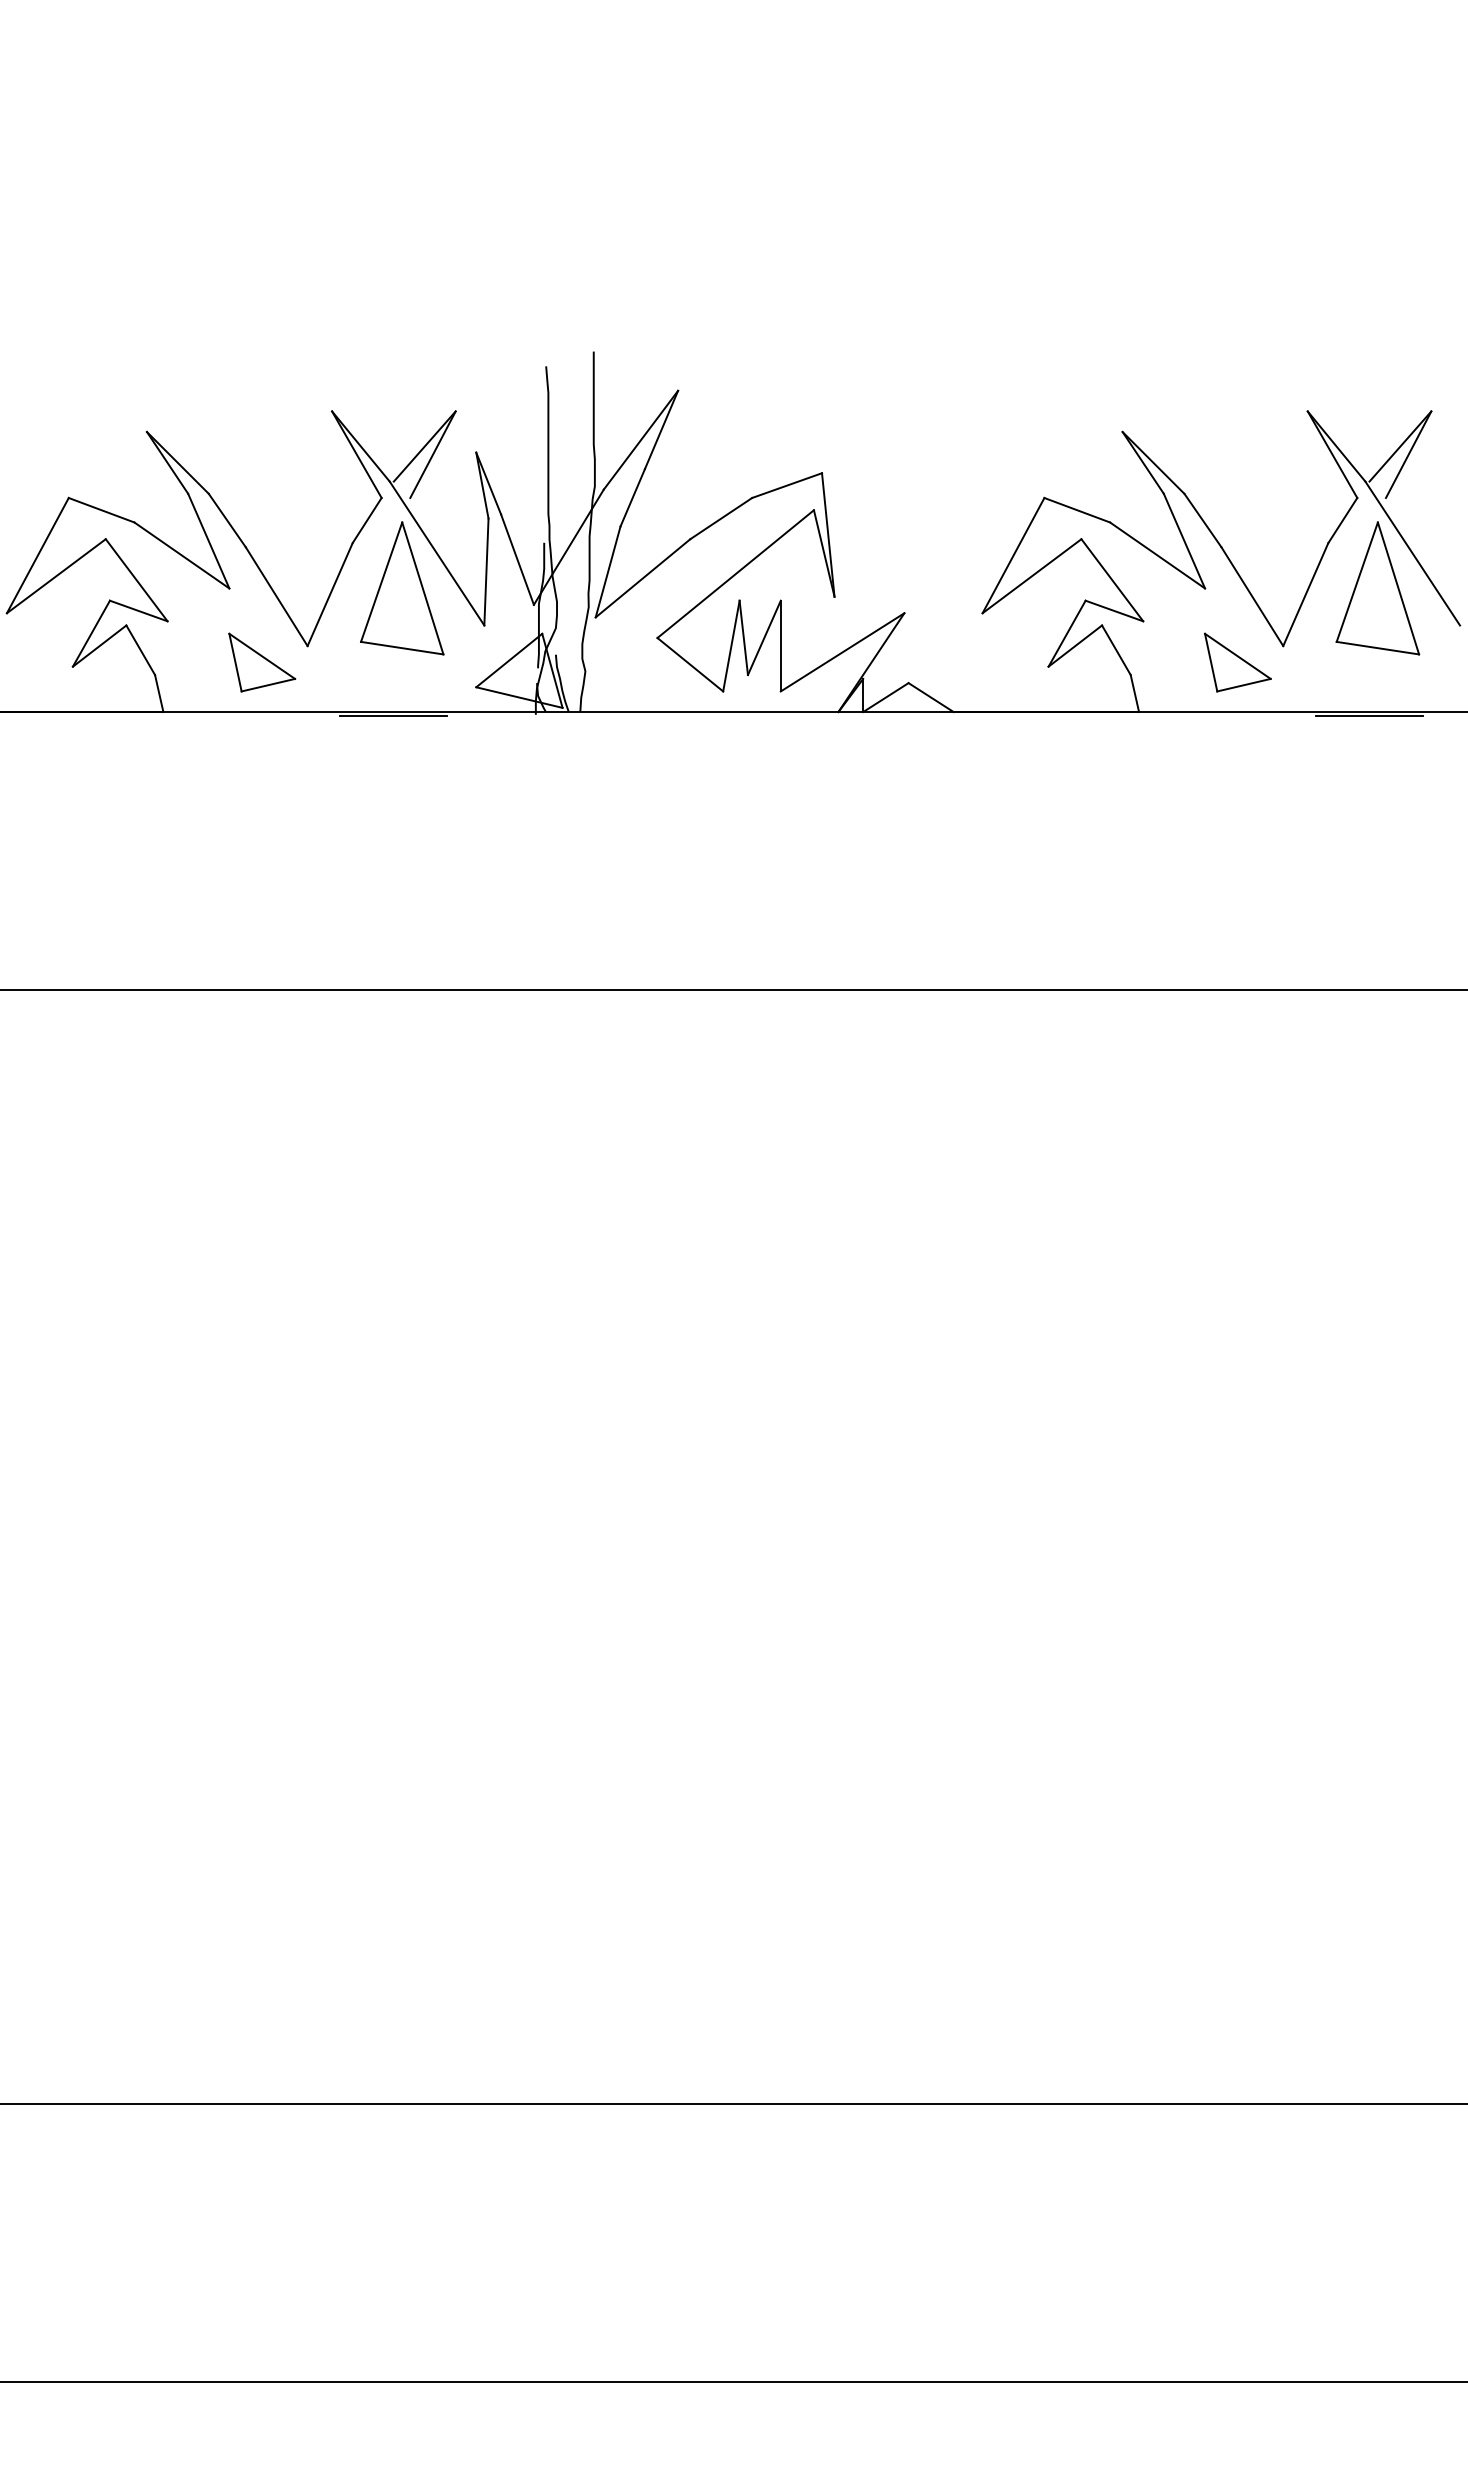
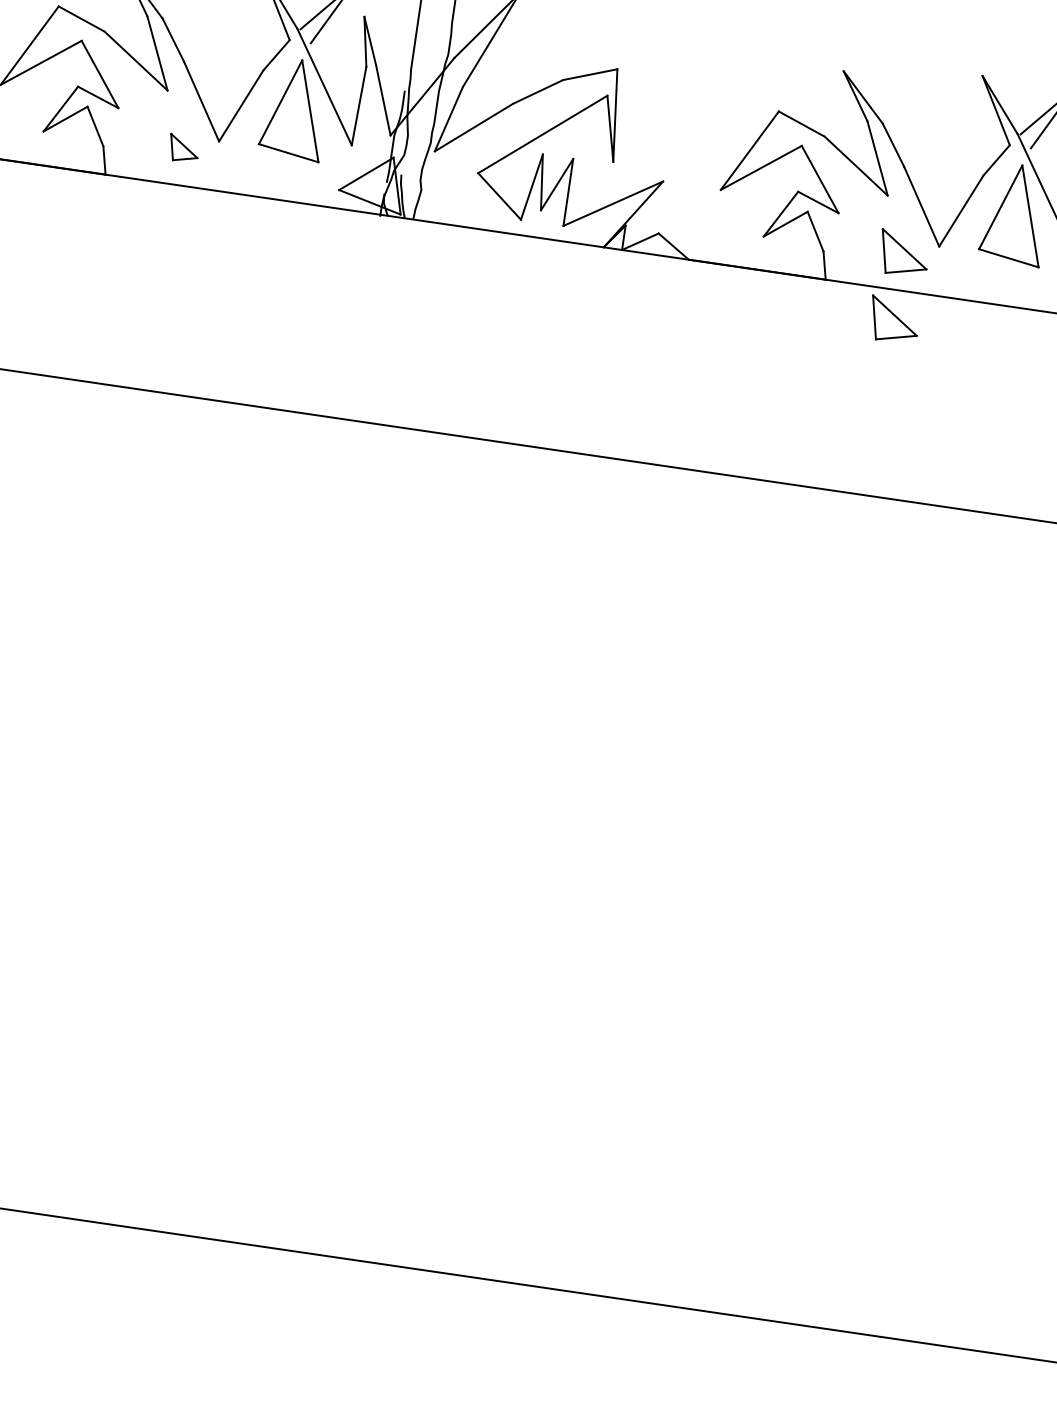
part: (262, 662) -> (184, 148), size x0.6
line: (393, 716) -> (274, 202), removed
line: (1369, 716) -> (995, 307), removed
part: (1237, 752) -> (893, 320), added

